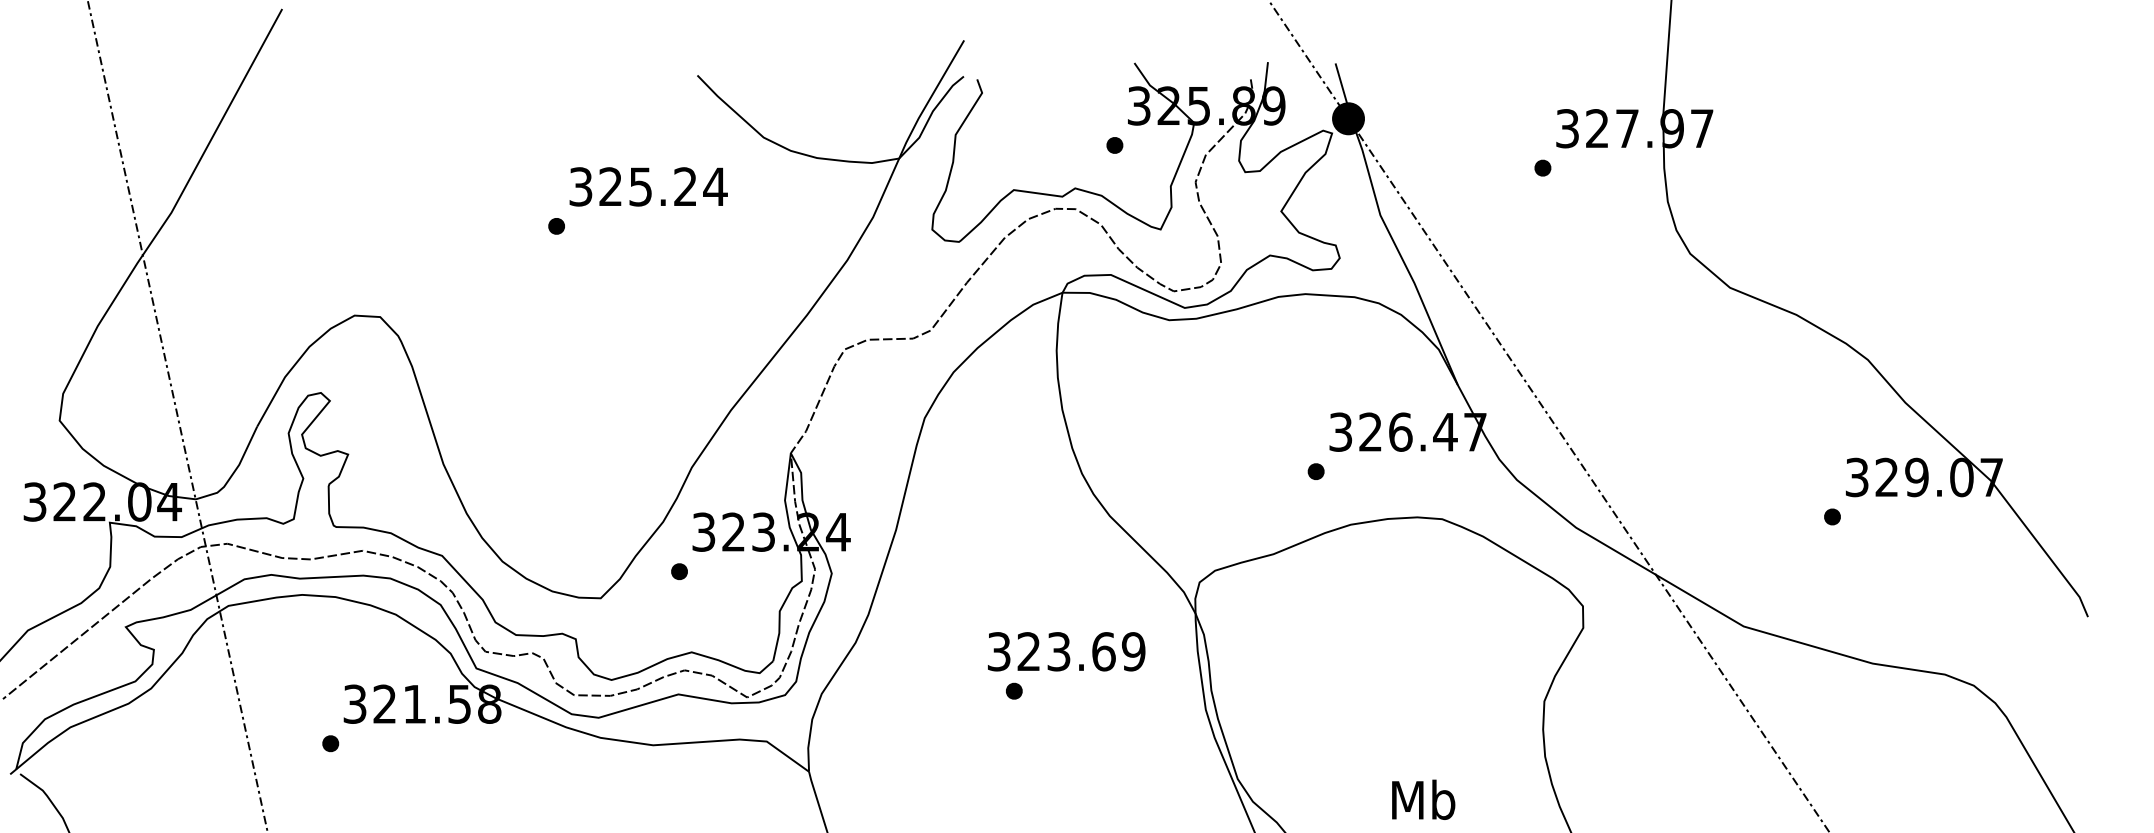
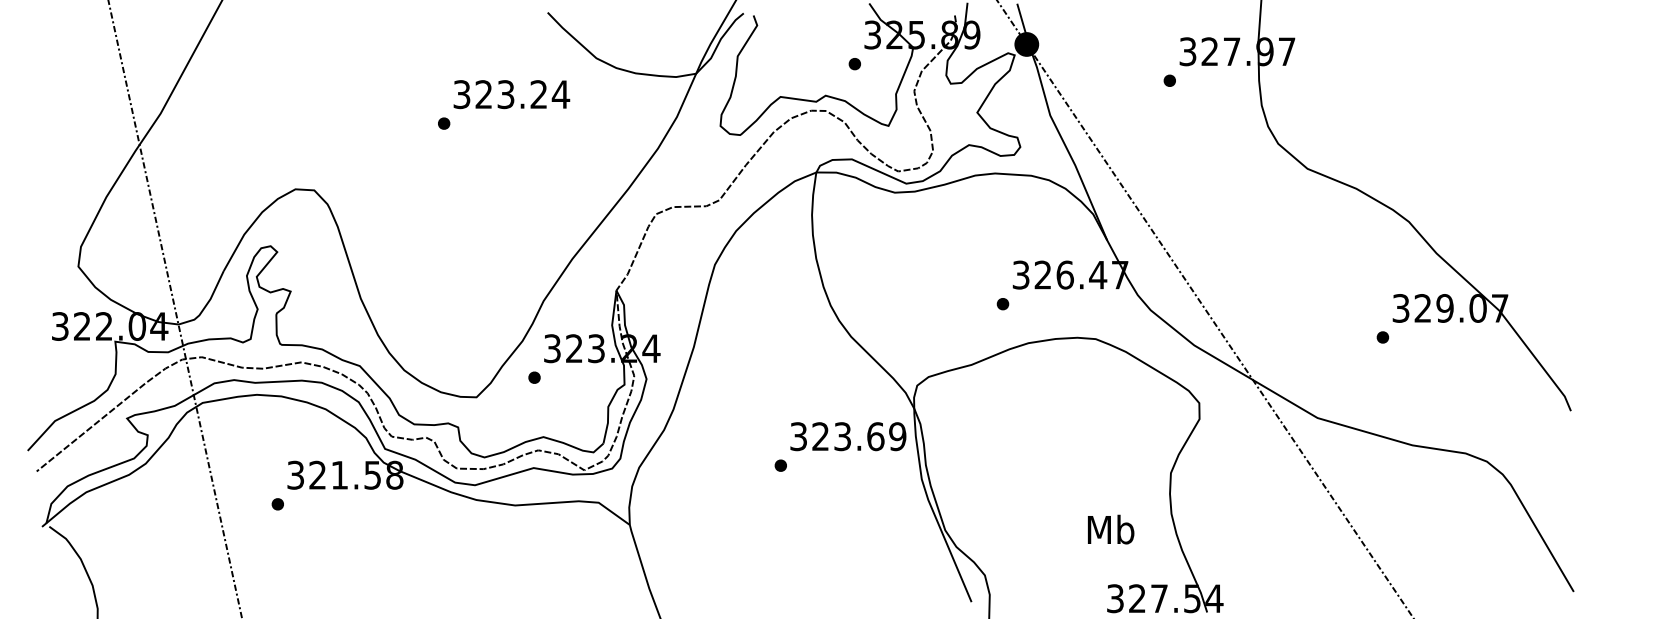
text: (641, 186) -> (506, 94), 325.24 -> 323.24
text: (1066, 651) -> (848, 436), moved
text: (1424, 799) -> (1111, 529), moved

